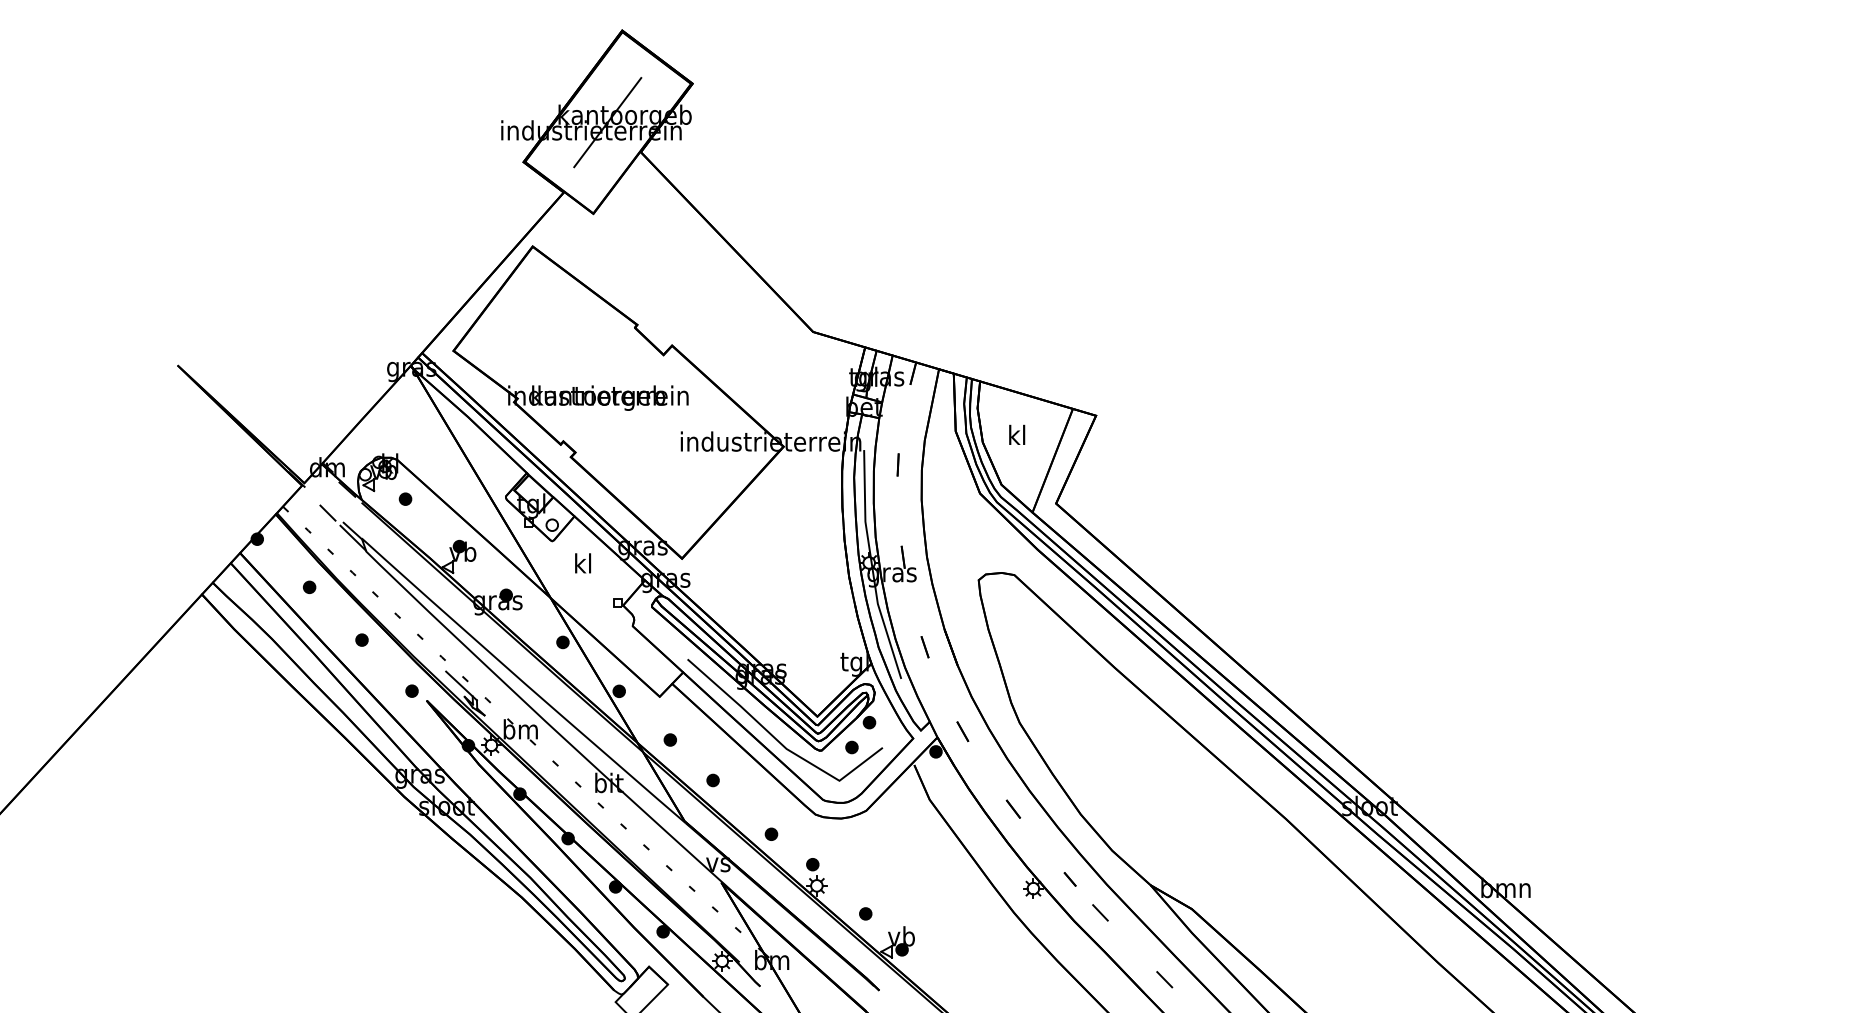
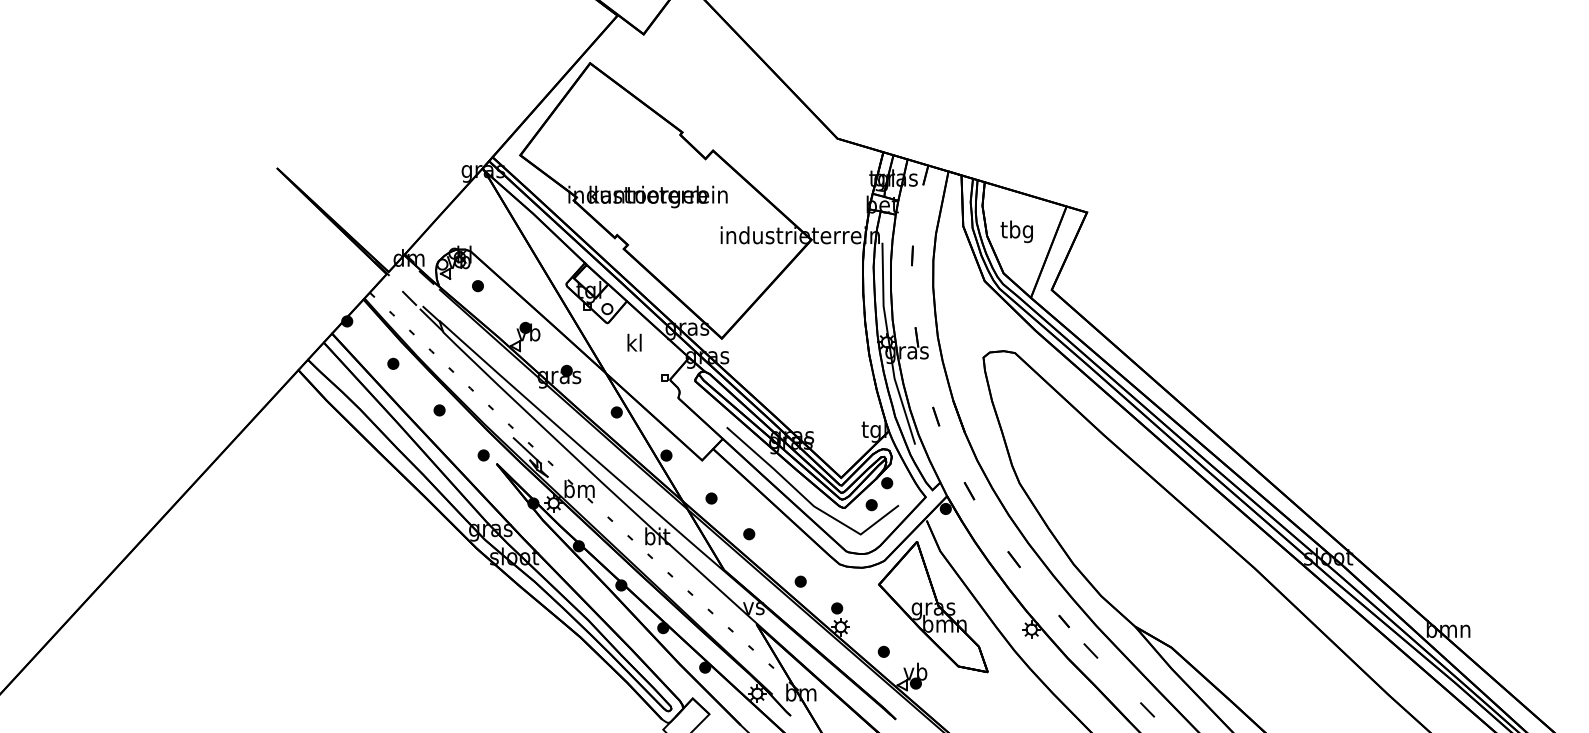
text: (1016, 437) -> (1016, 231), kl -> tbg
part: (921, 862) -> (933, 606), added

